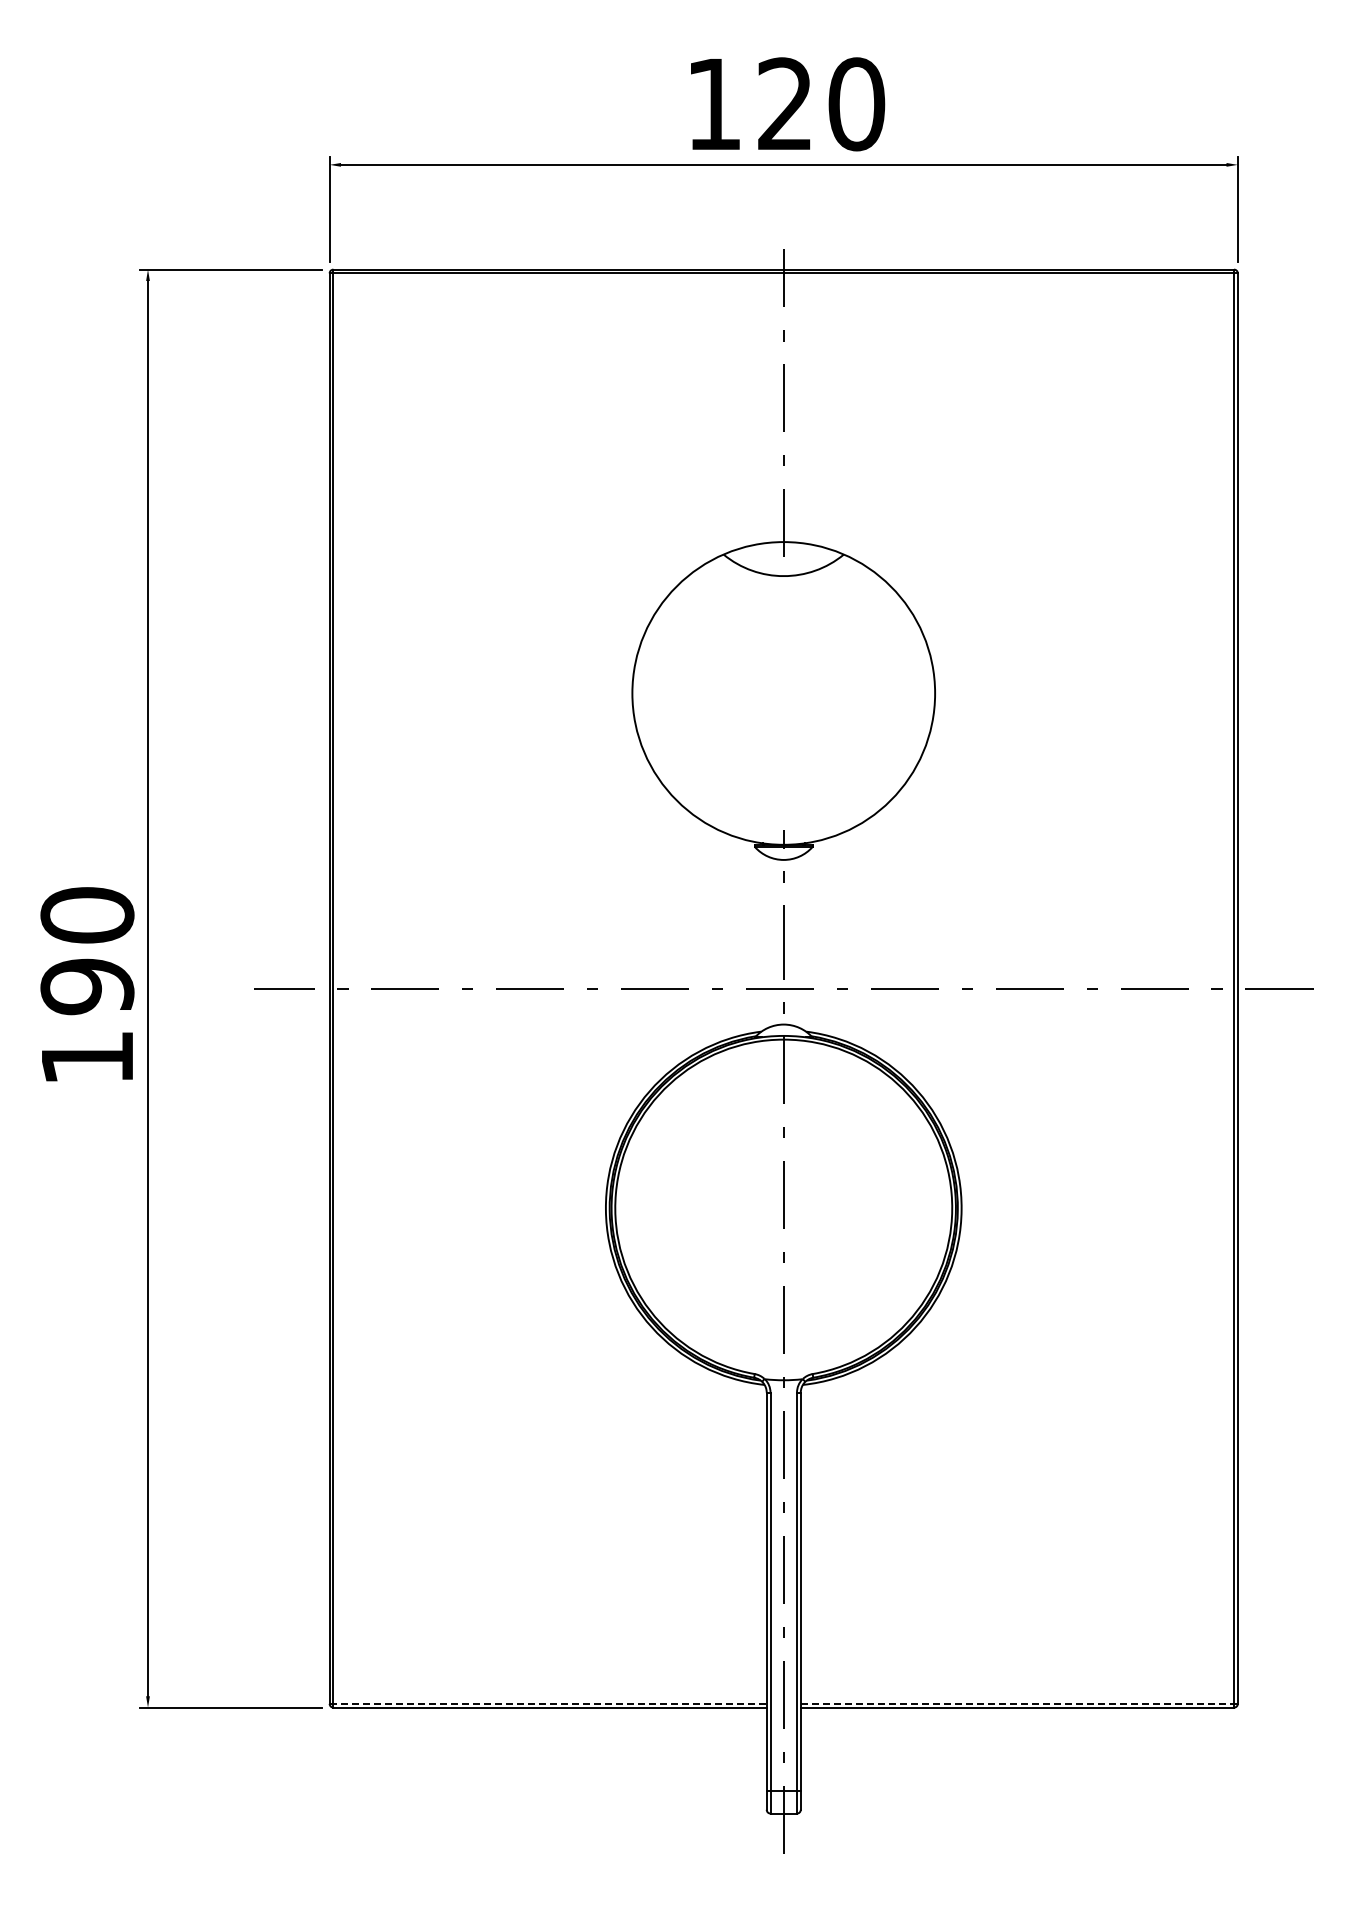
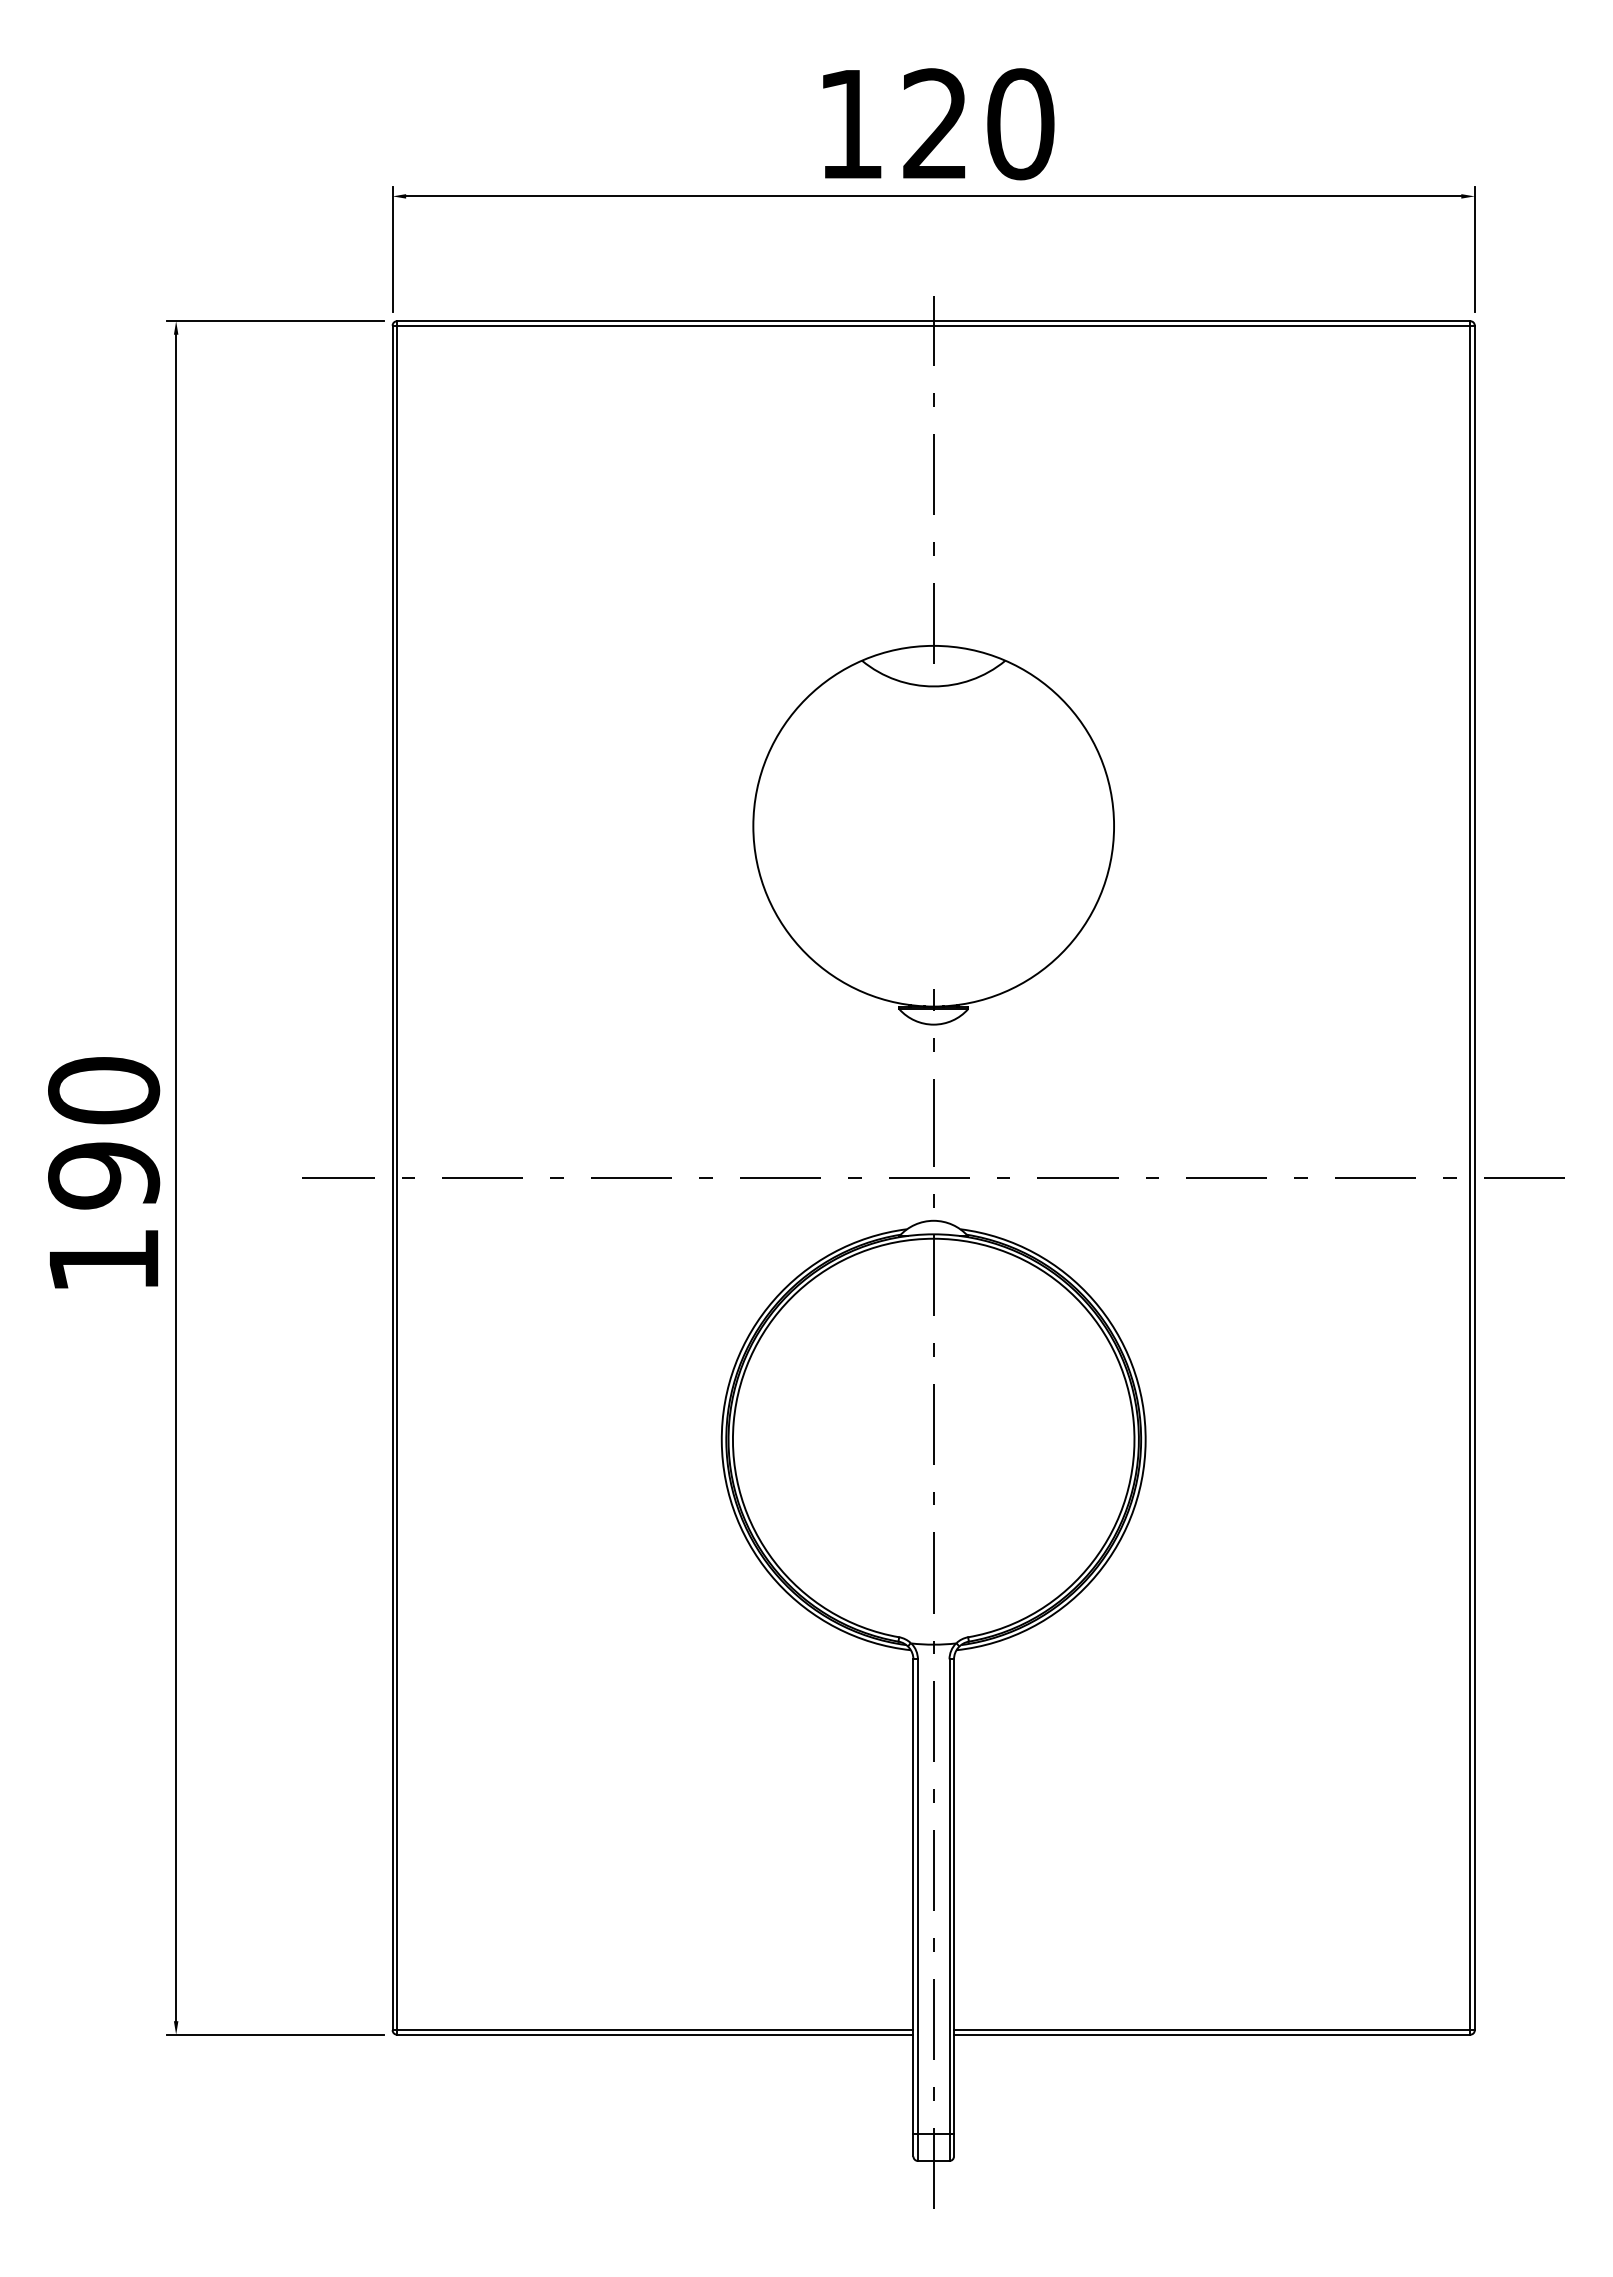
line: (548, 1703) -> (653, 2029), dashed -> solid
line: (1019, 1703) -> (1214, 2029), dashed -> solid

